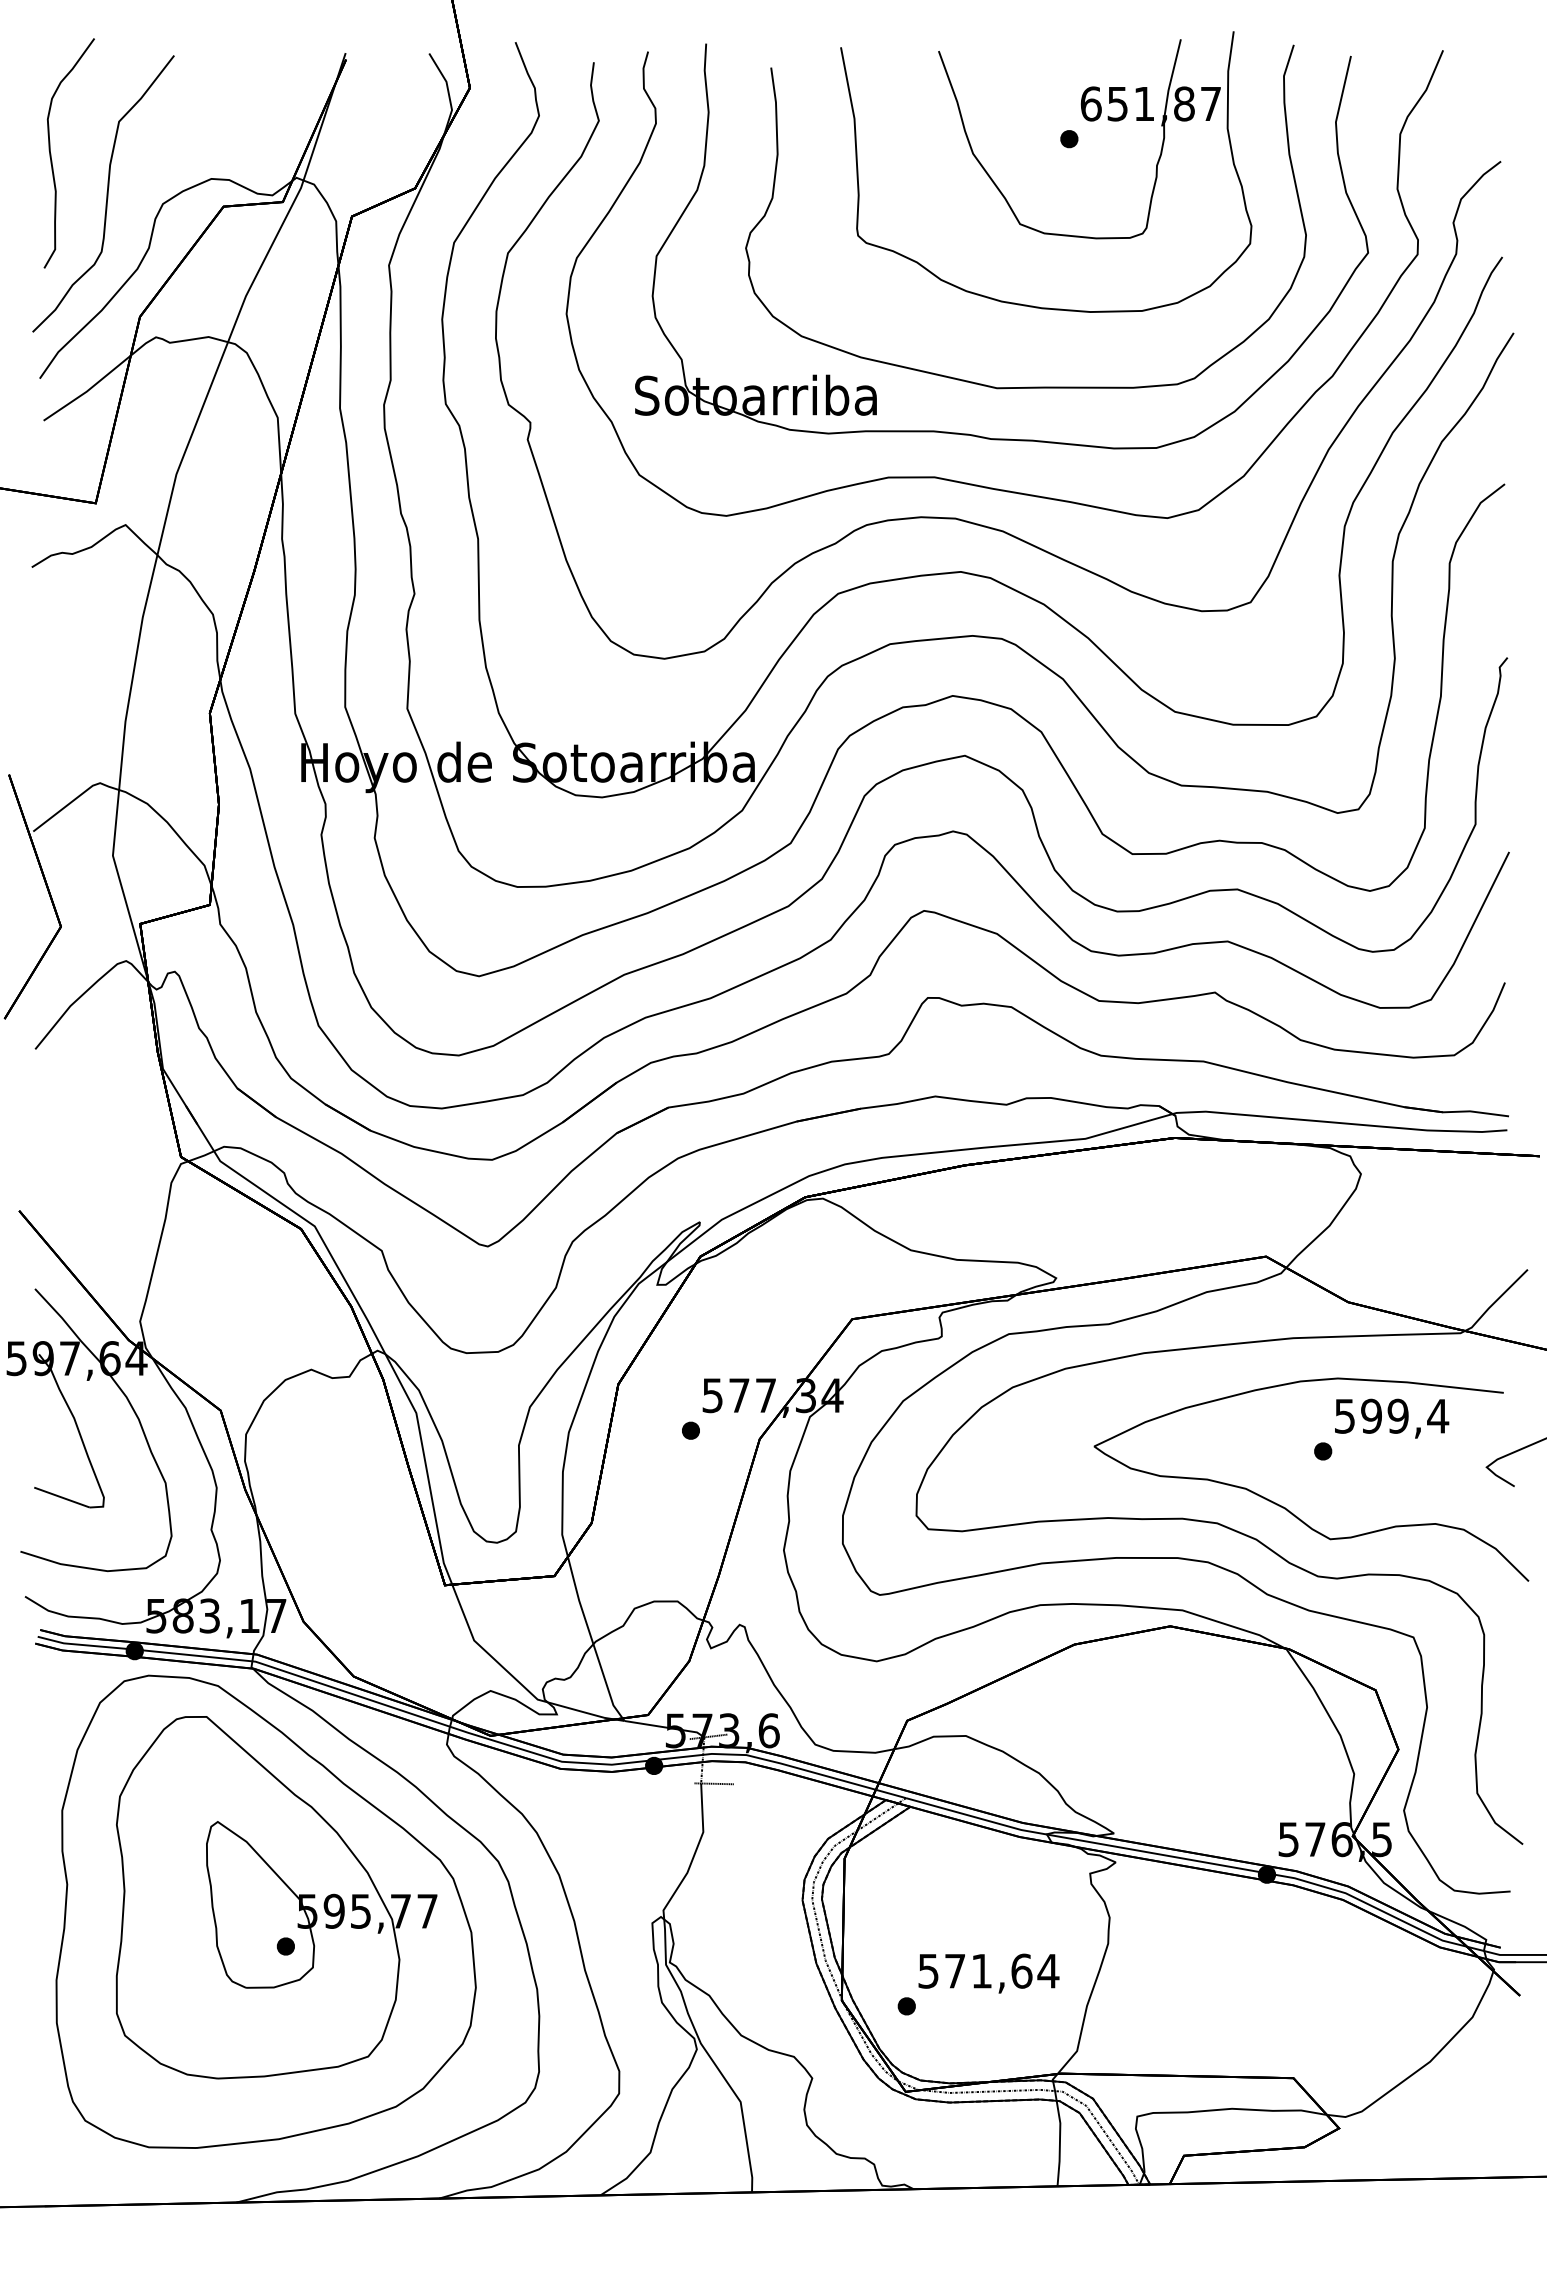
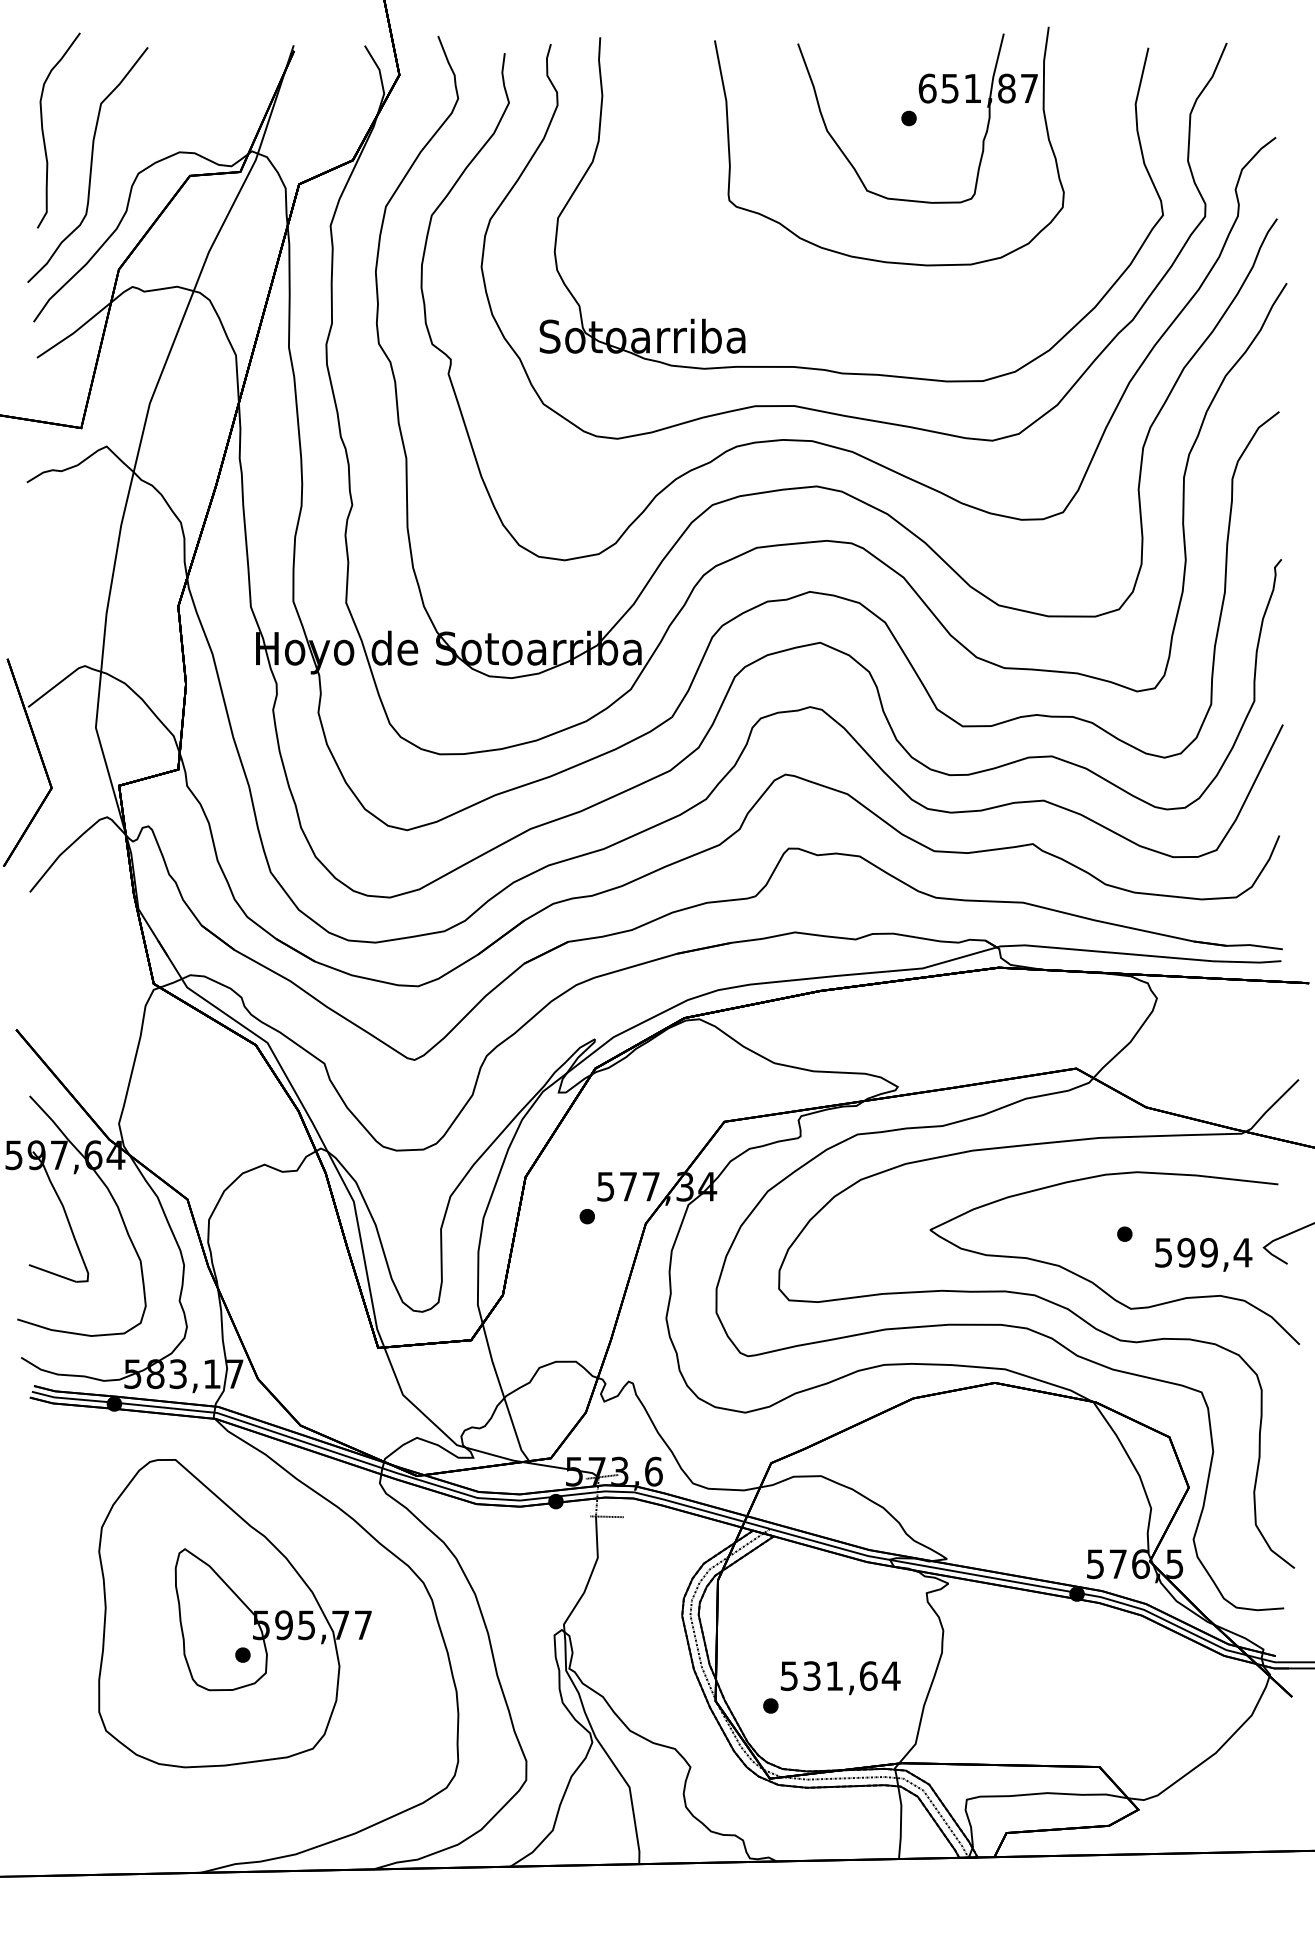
part: (1026, 386) -> (872, 328), removed
text: (1392, 1418) -> (1204, 1254), moved
part: (265, 1911) -> (225, 1625), removed
text: (955, 1970) -> (812, 1675), 571,64 -> 531,64

